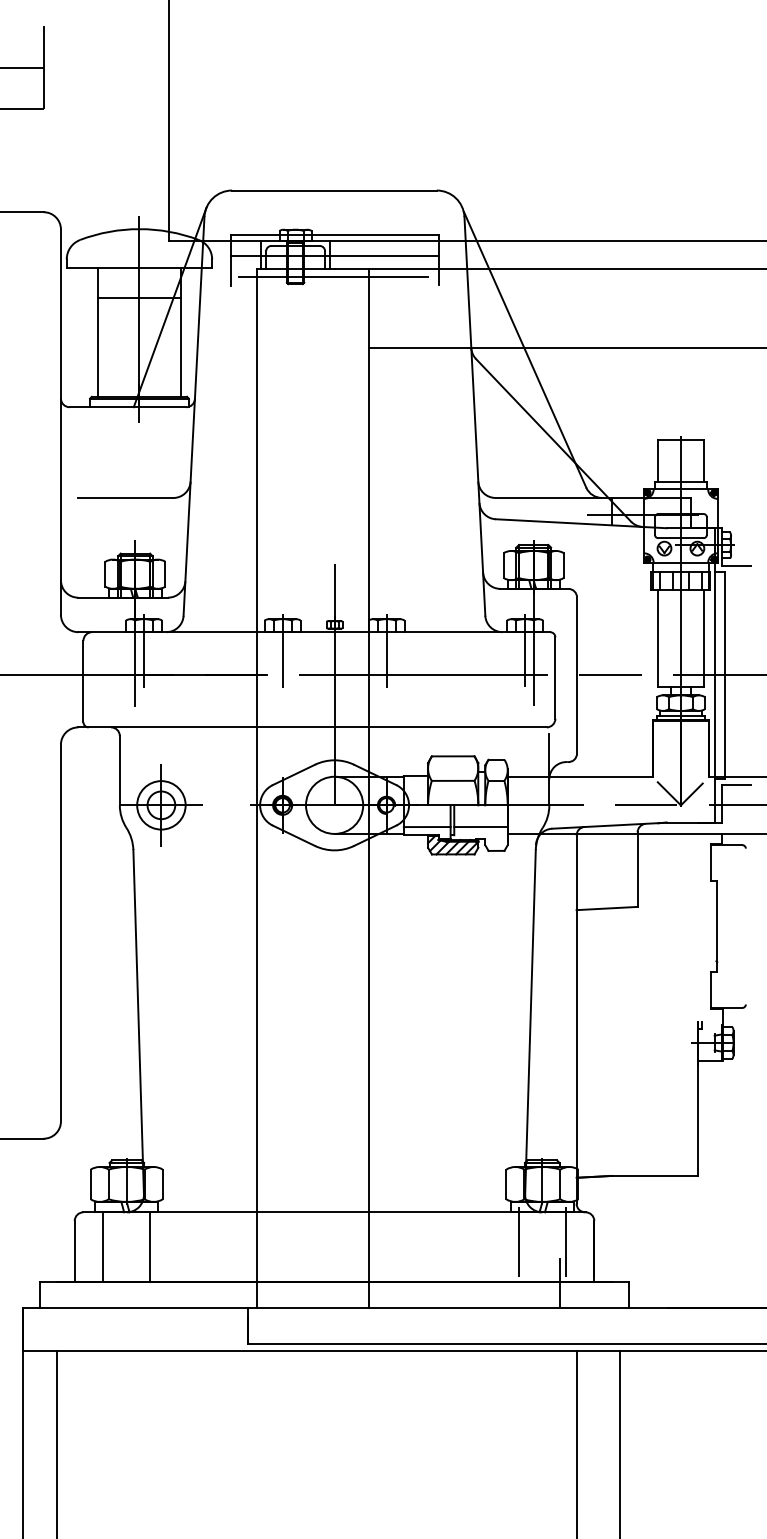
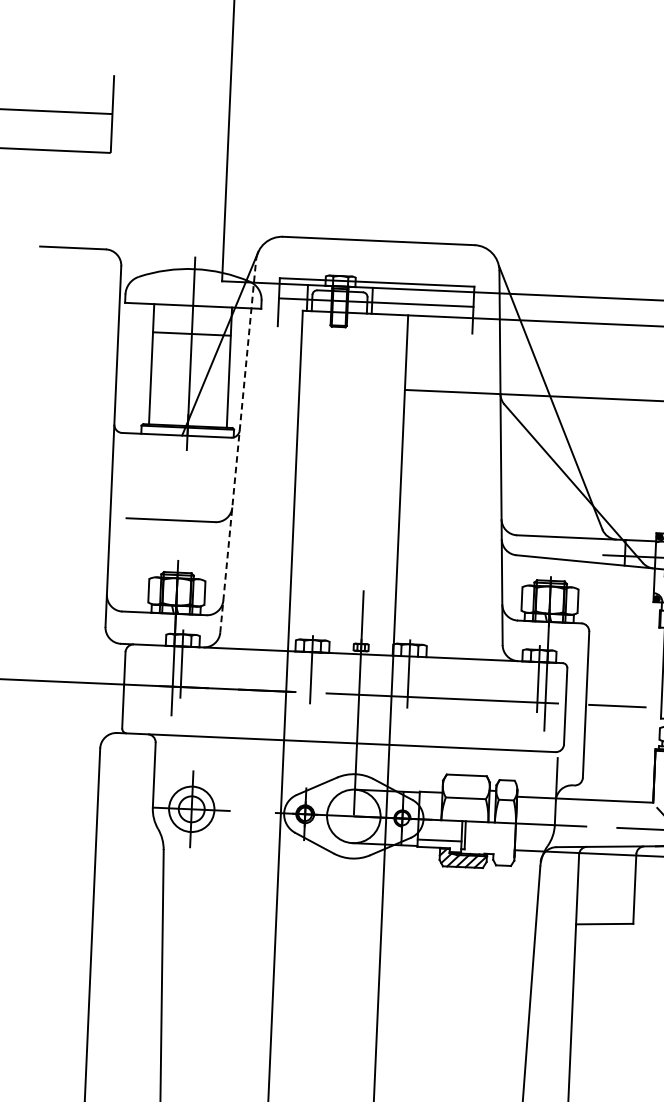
line: (333, 277) -> (374, 322), removed
line: (194, 416) -> (238, 446), solid -> dashed
line: (480, 826) -> (489, 842), removed

